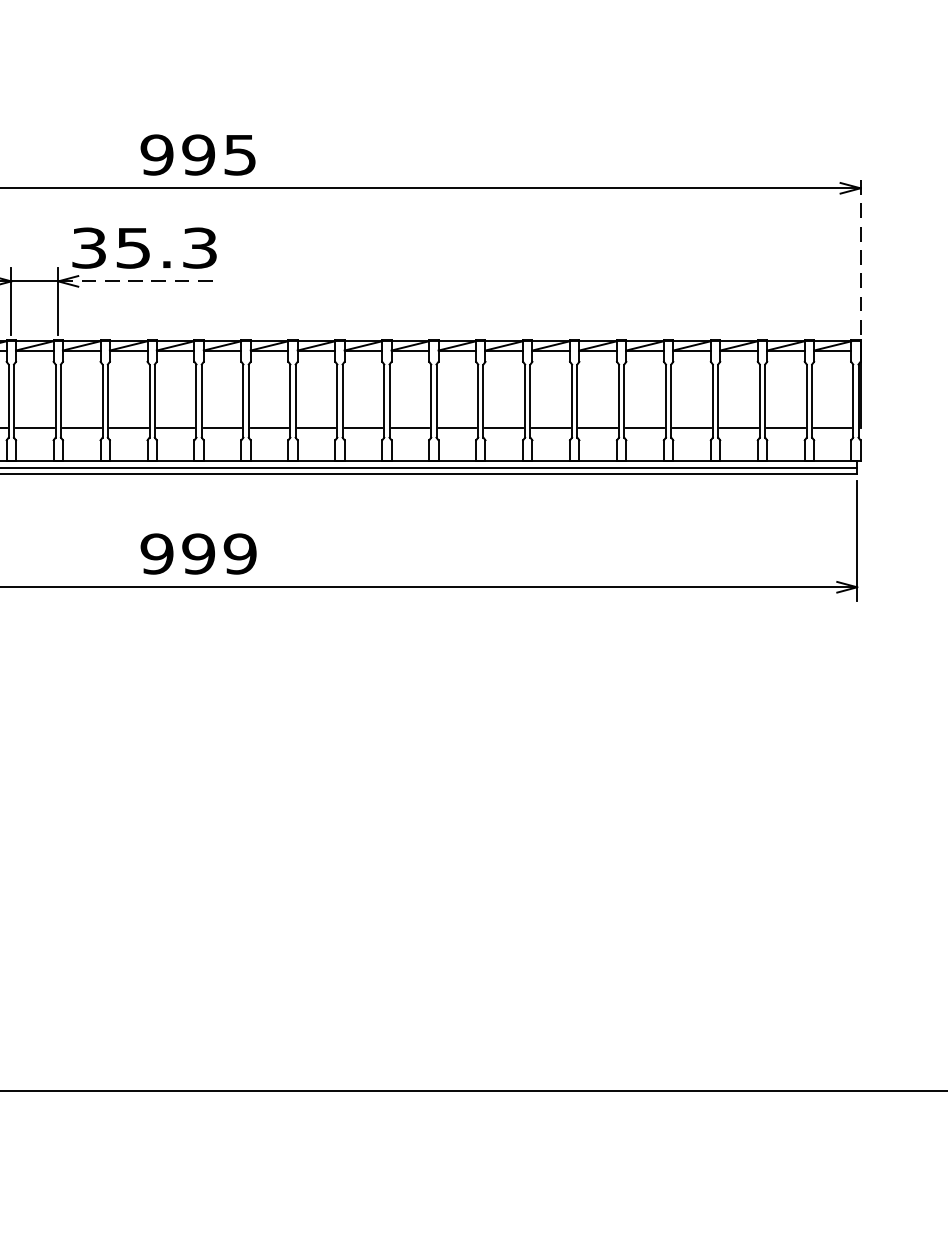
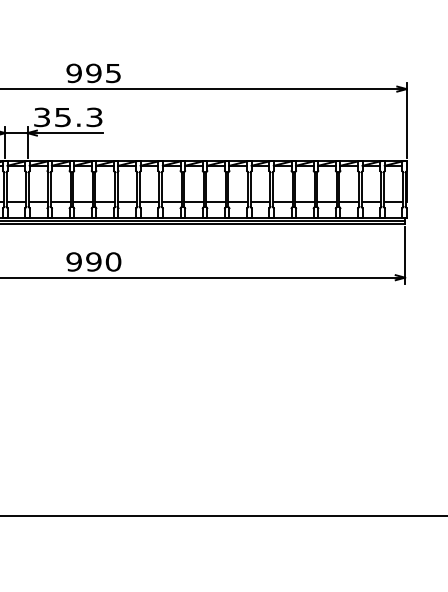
line: (860, 254) -> (406, 120), dashed -> solid
line: (138, 282) -> (65, 133), dashed -> solid
text: (240, 553) -> (113, 261), 999 -> 990

